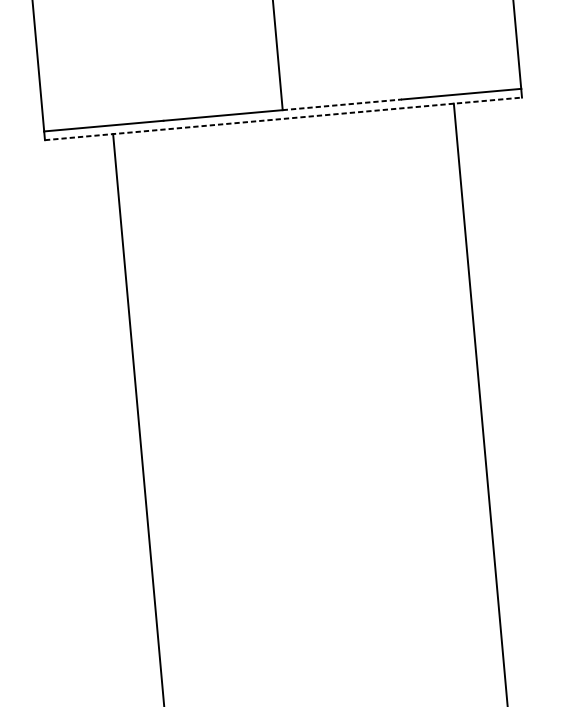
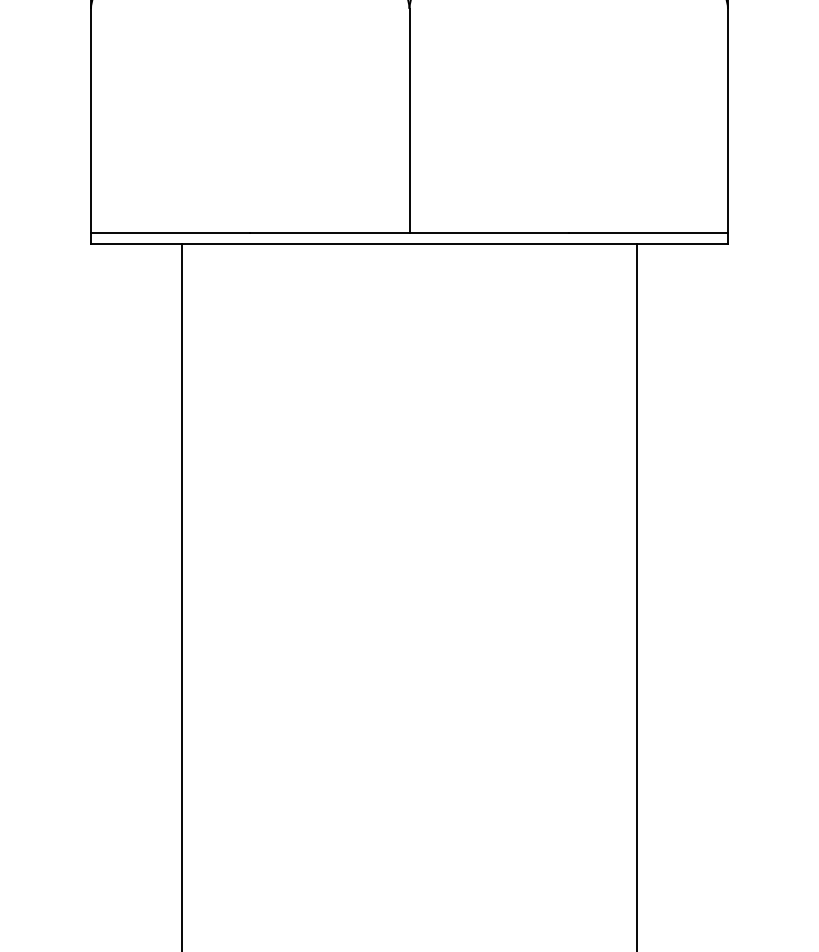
line: (342, 104) -> (489, 232), dashed -> solid
line: (283, 119) -> (409, 244), dashed -> solid

